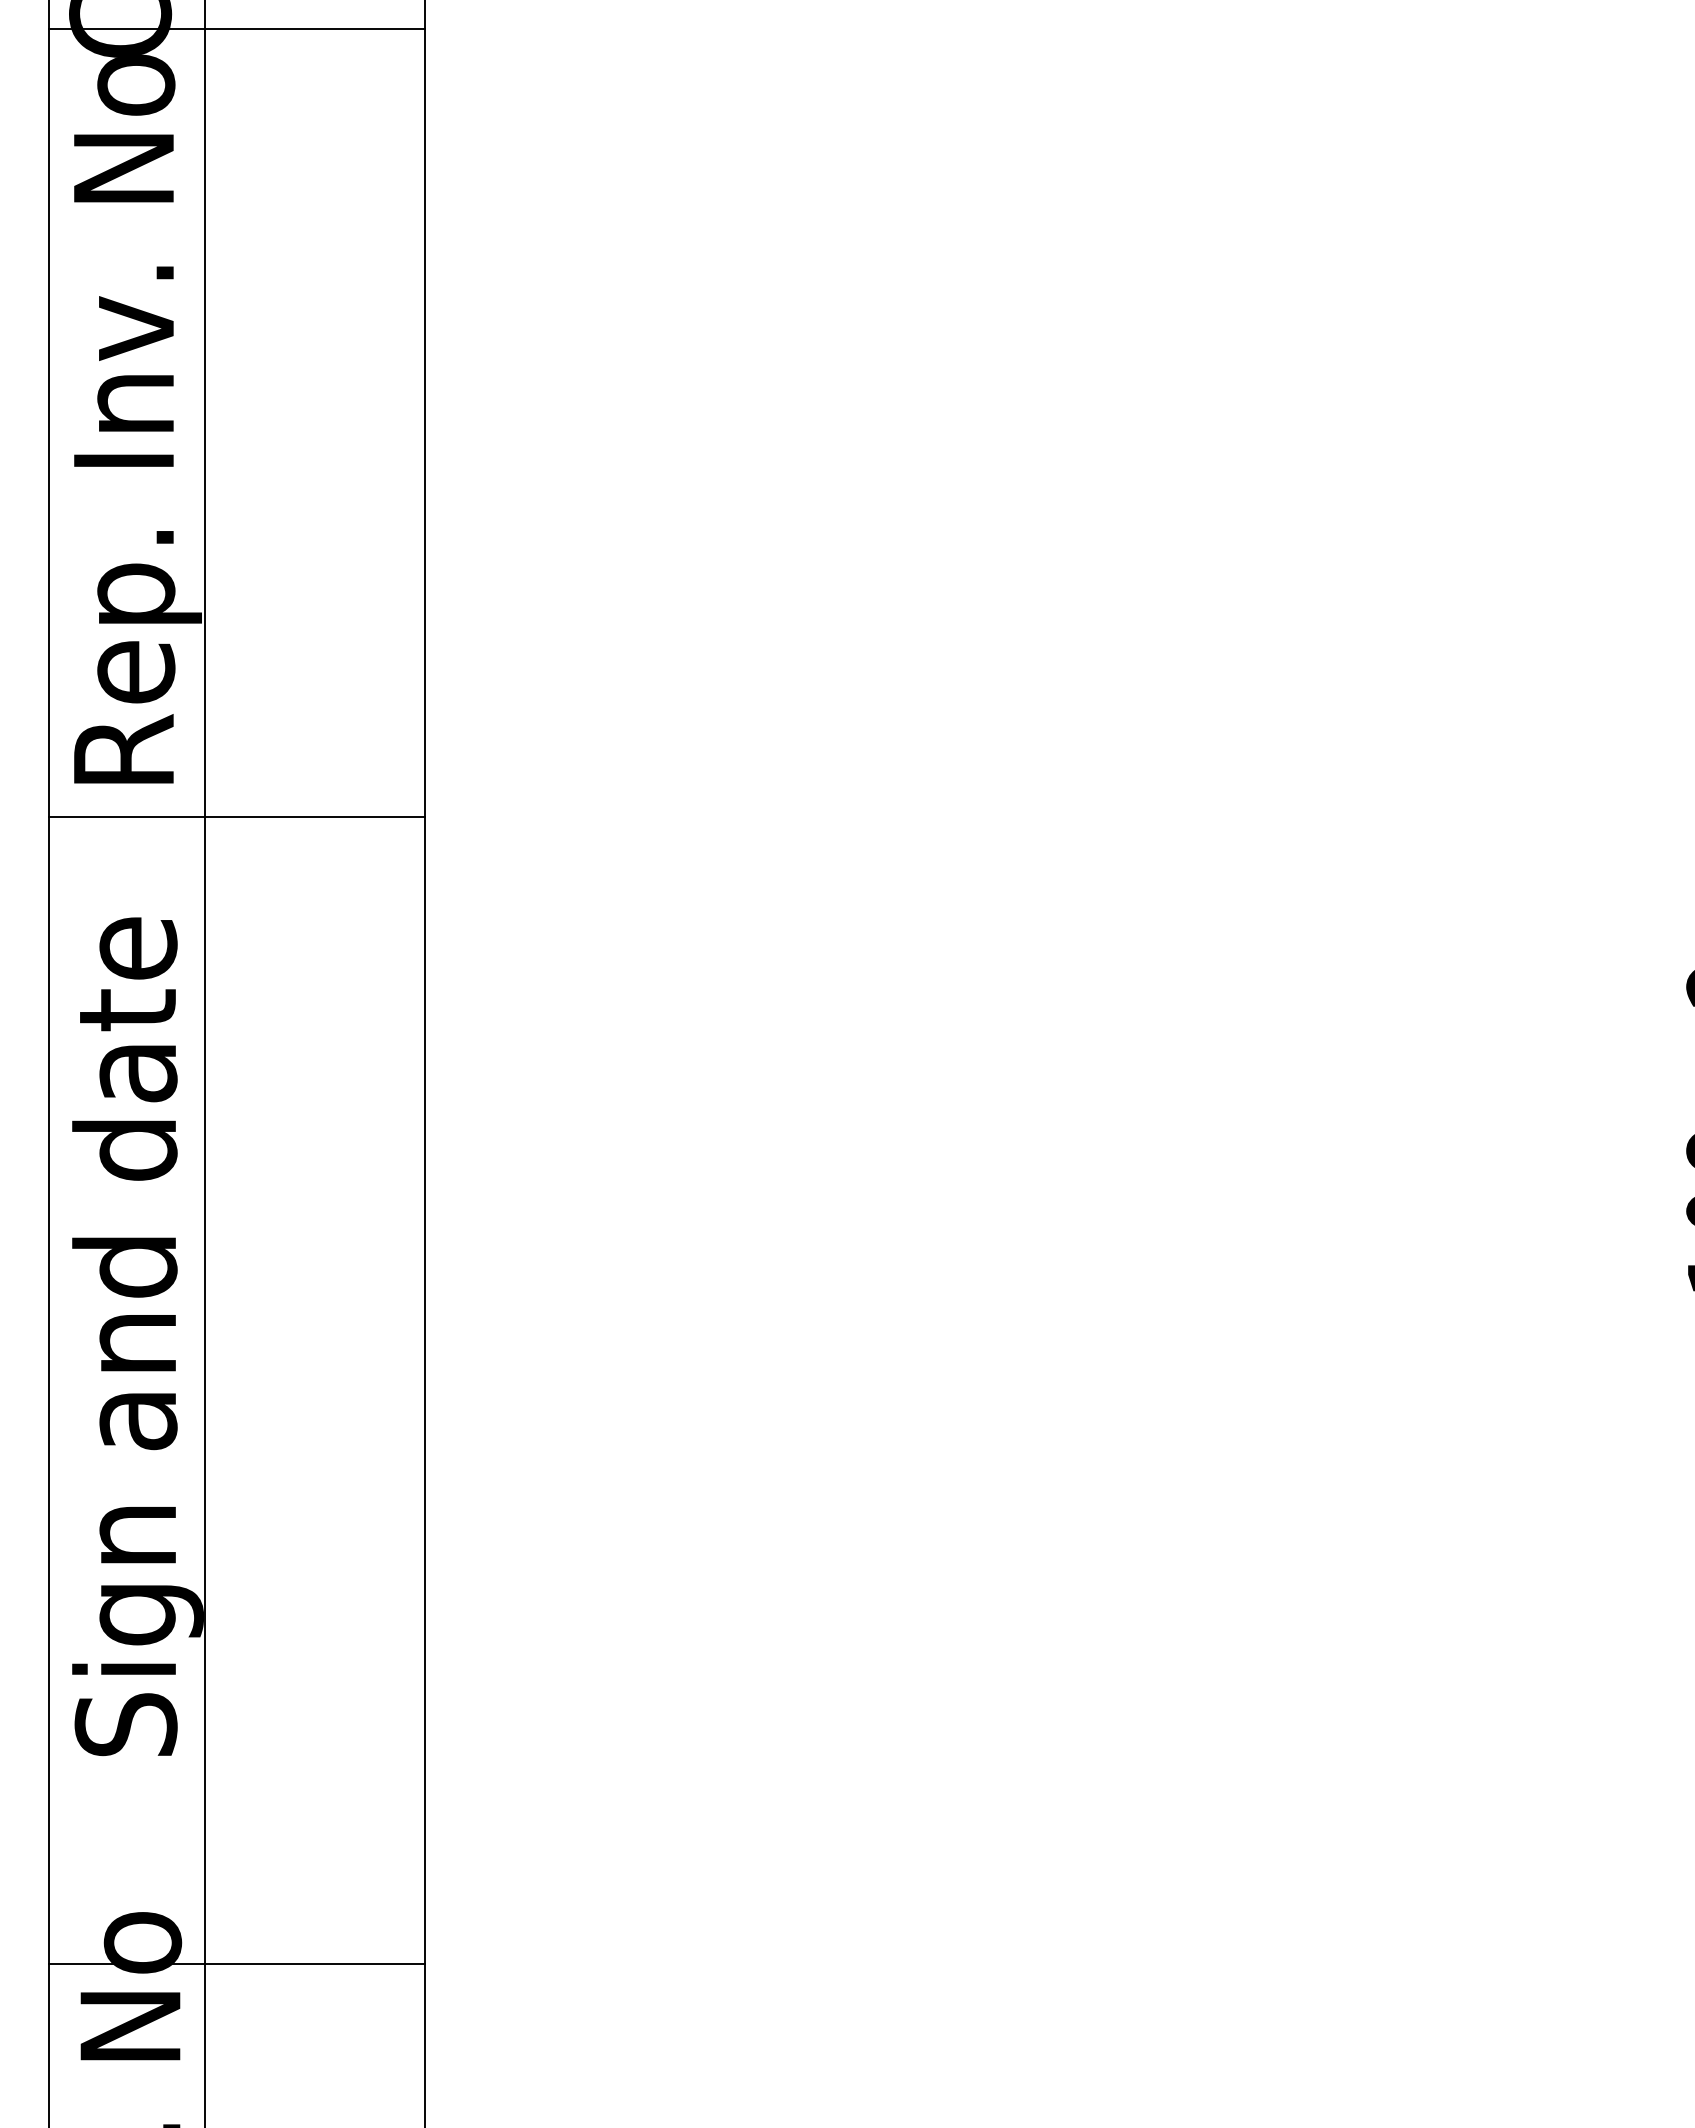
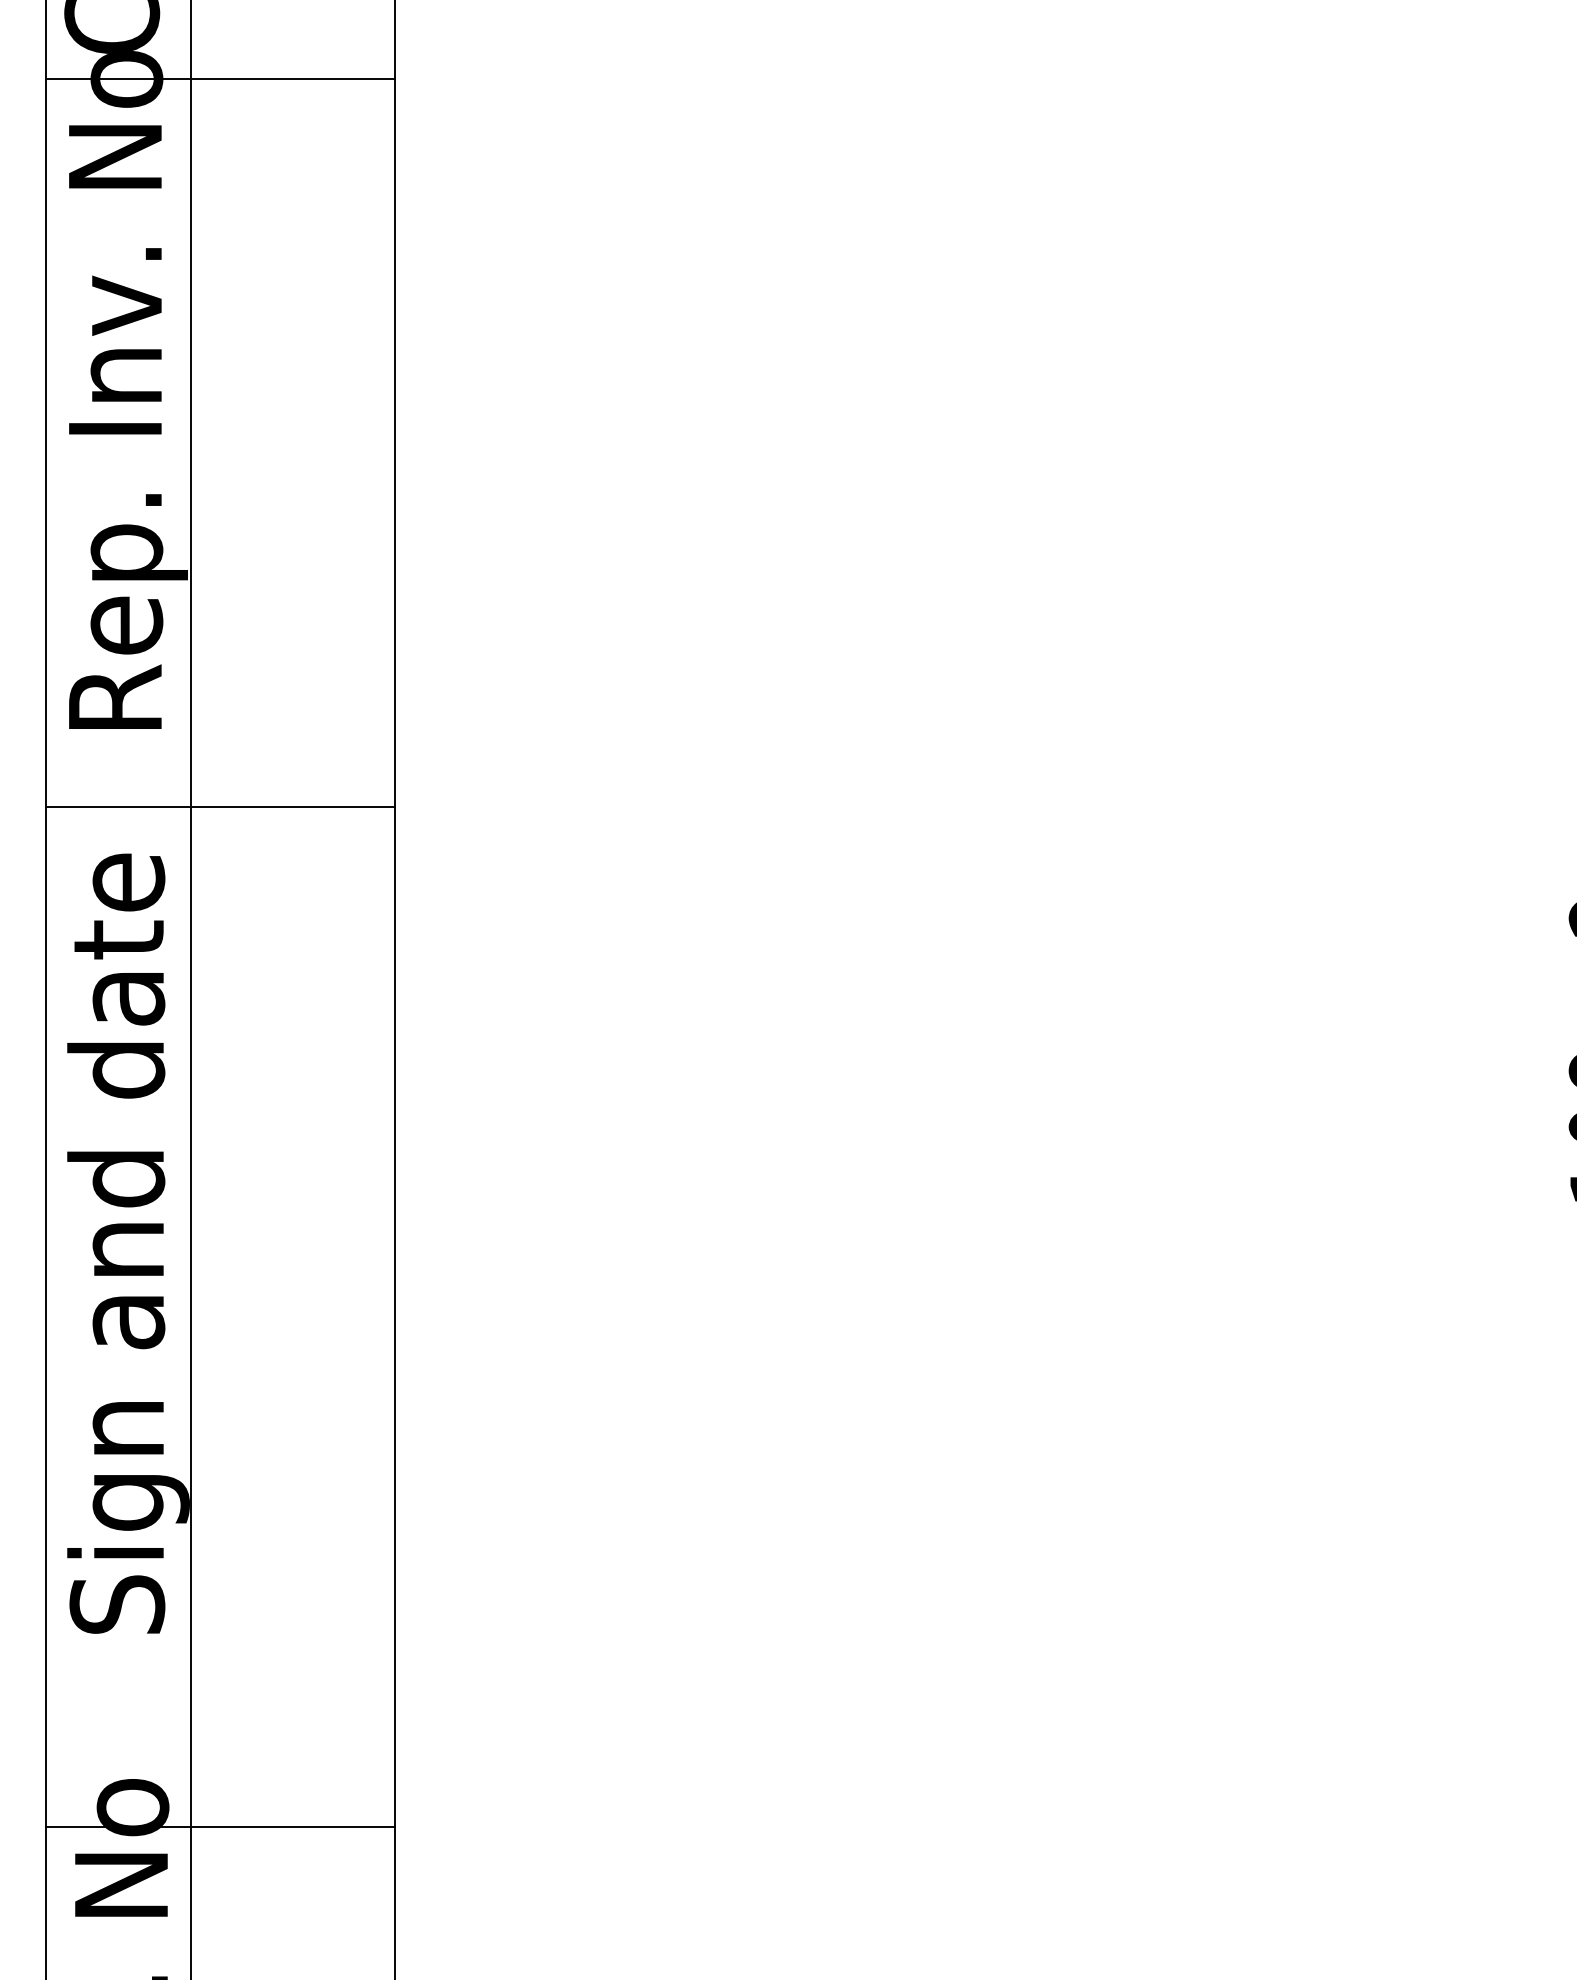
line: (236, 28) -> (220, 78), moved
line: (236, 816) -> (220, 807), moved

